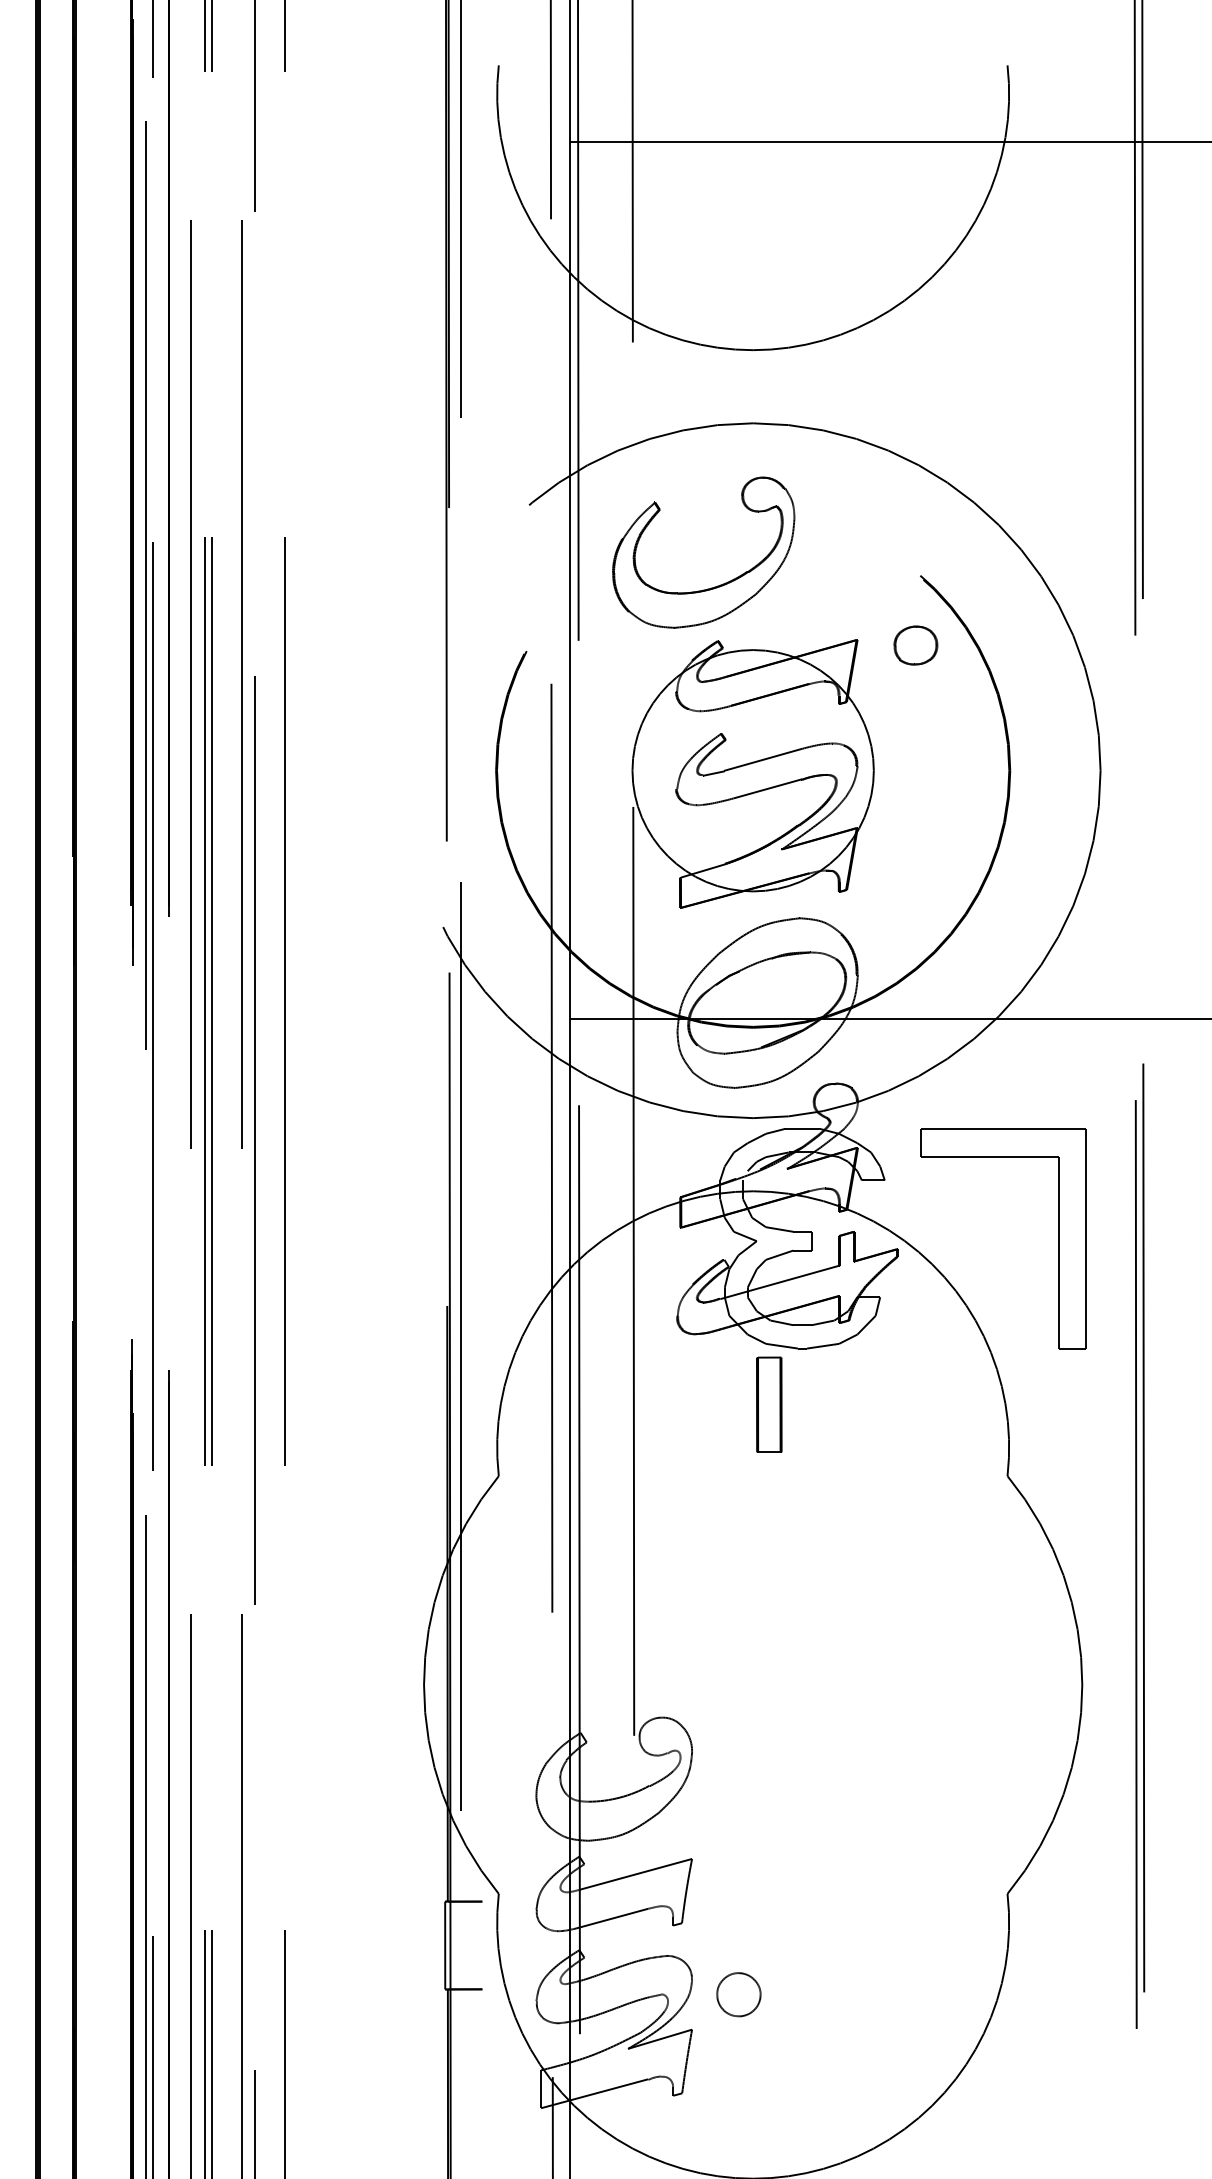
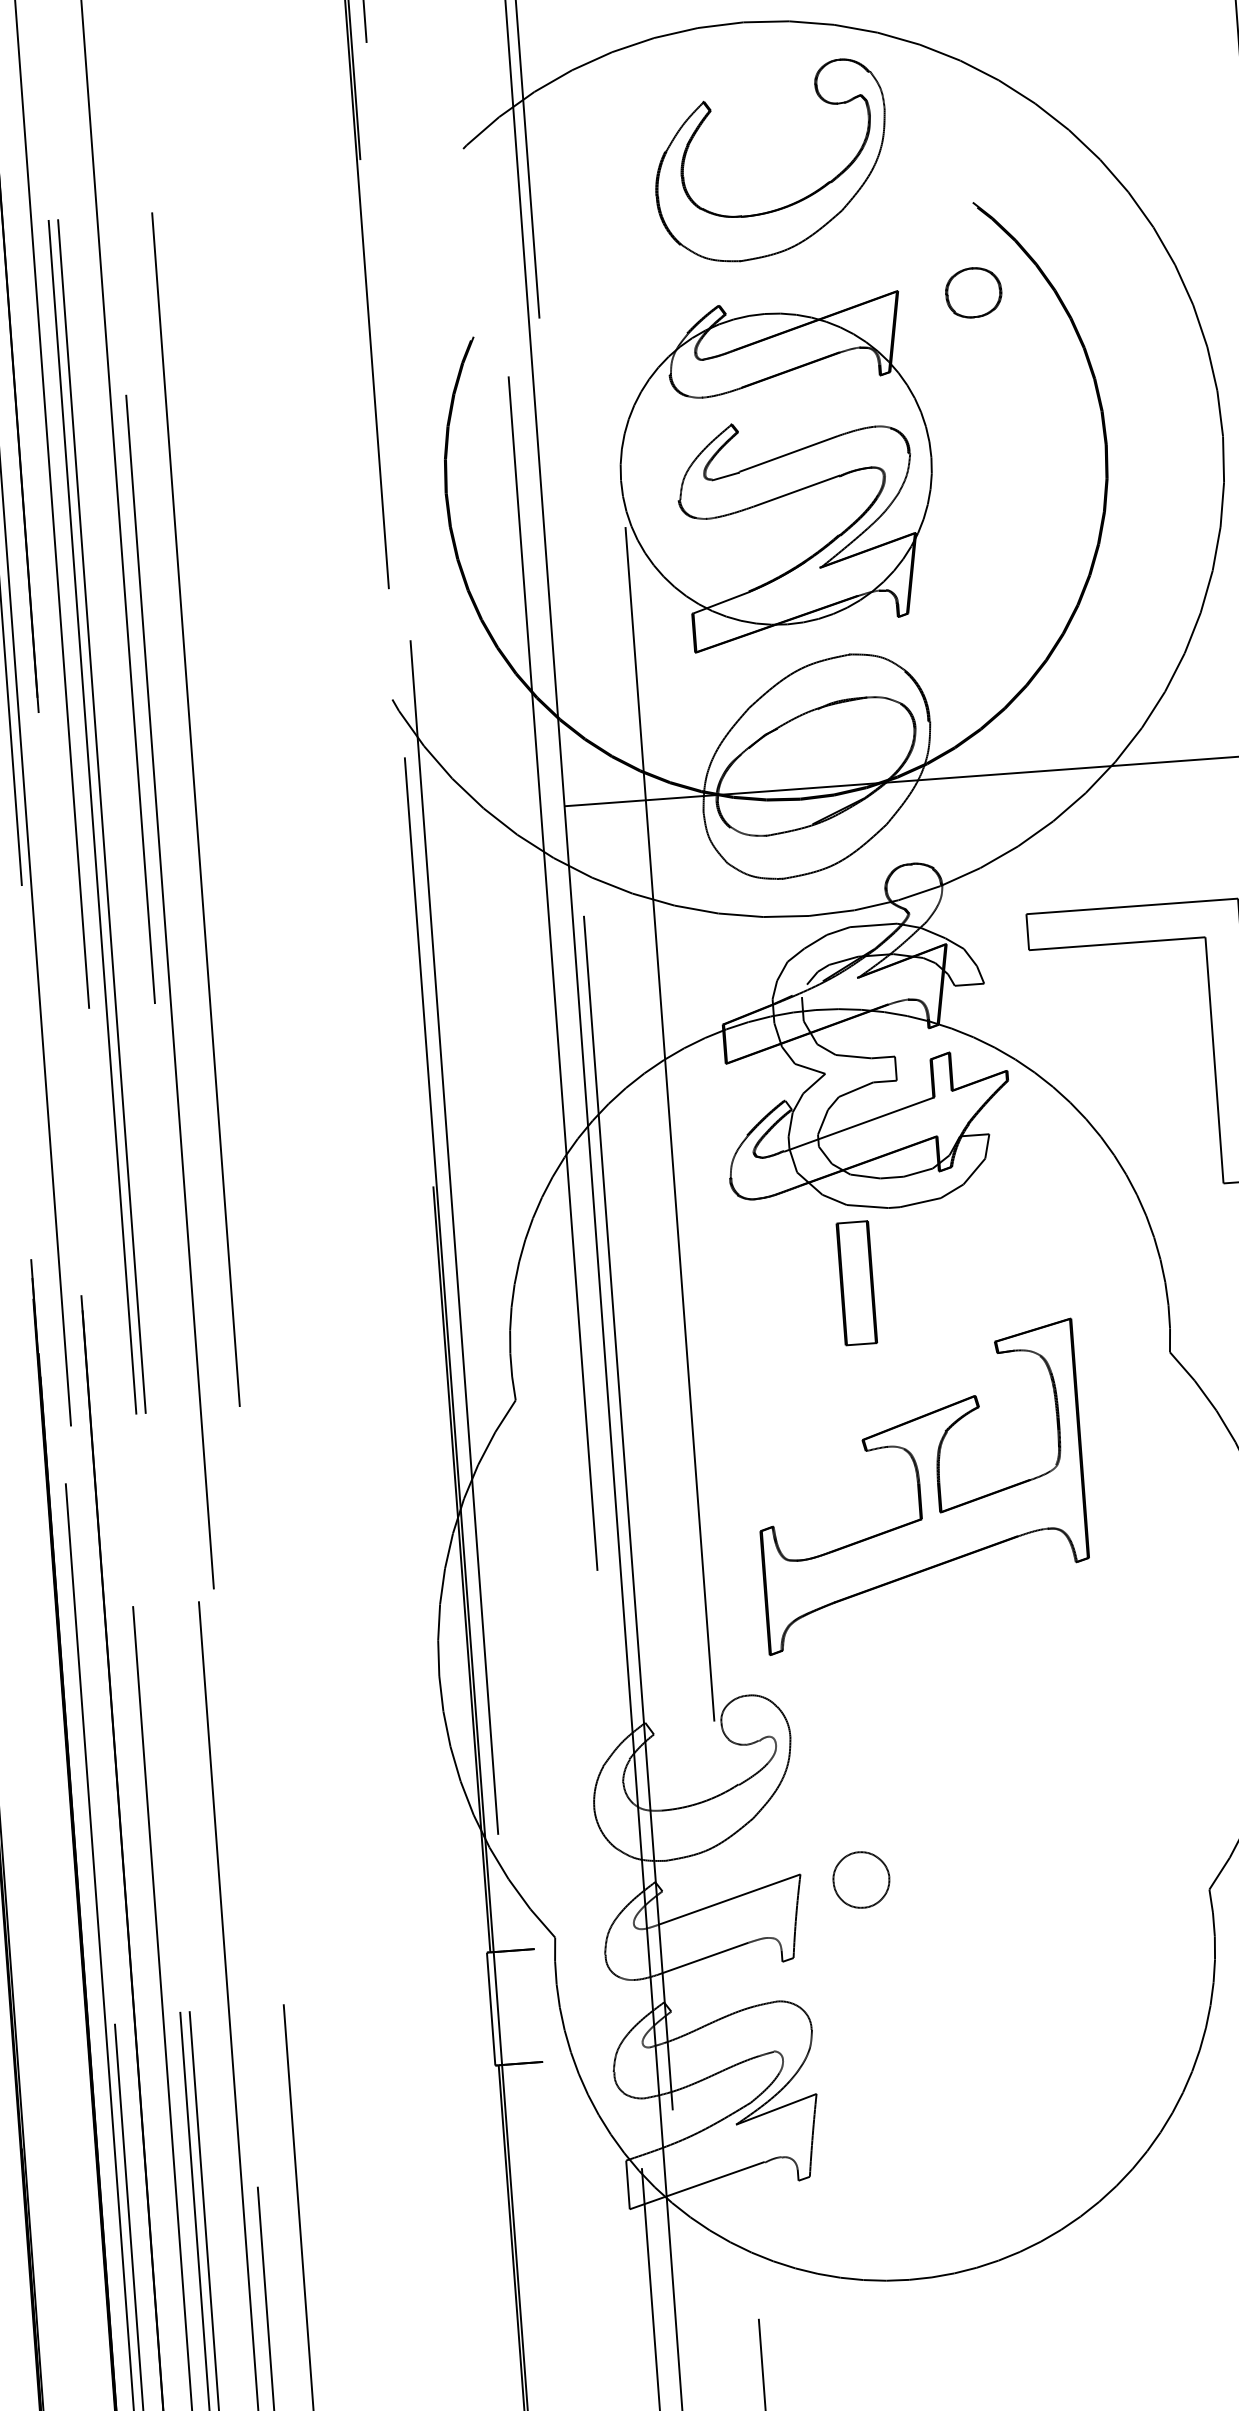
part: (714, 586) -> (788, 204), moved
part: (806, 1565) -> (919, 1486), added
part: (738, 1994) -> (860, 1879), moved

